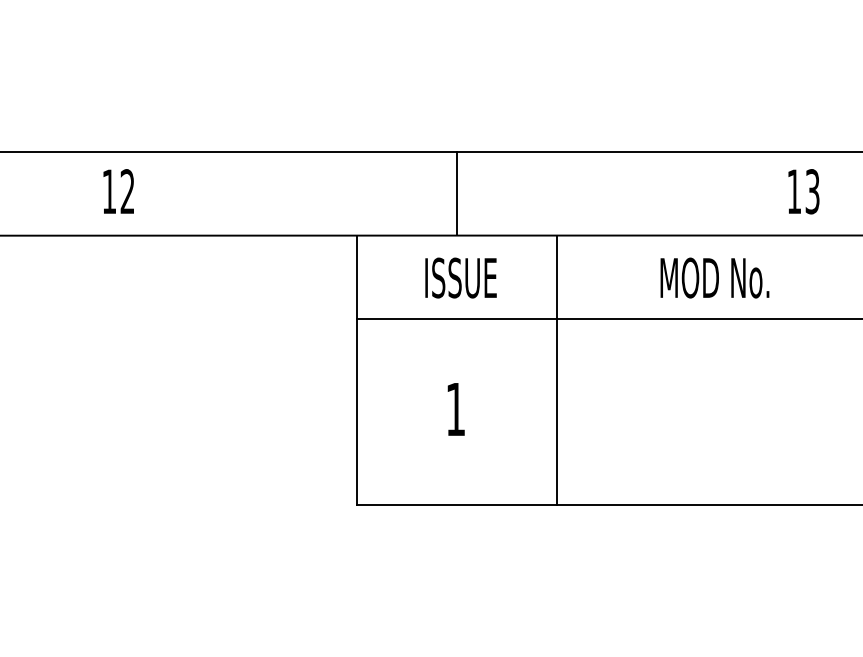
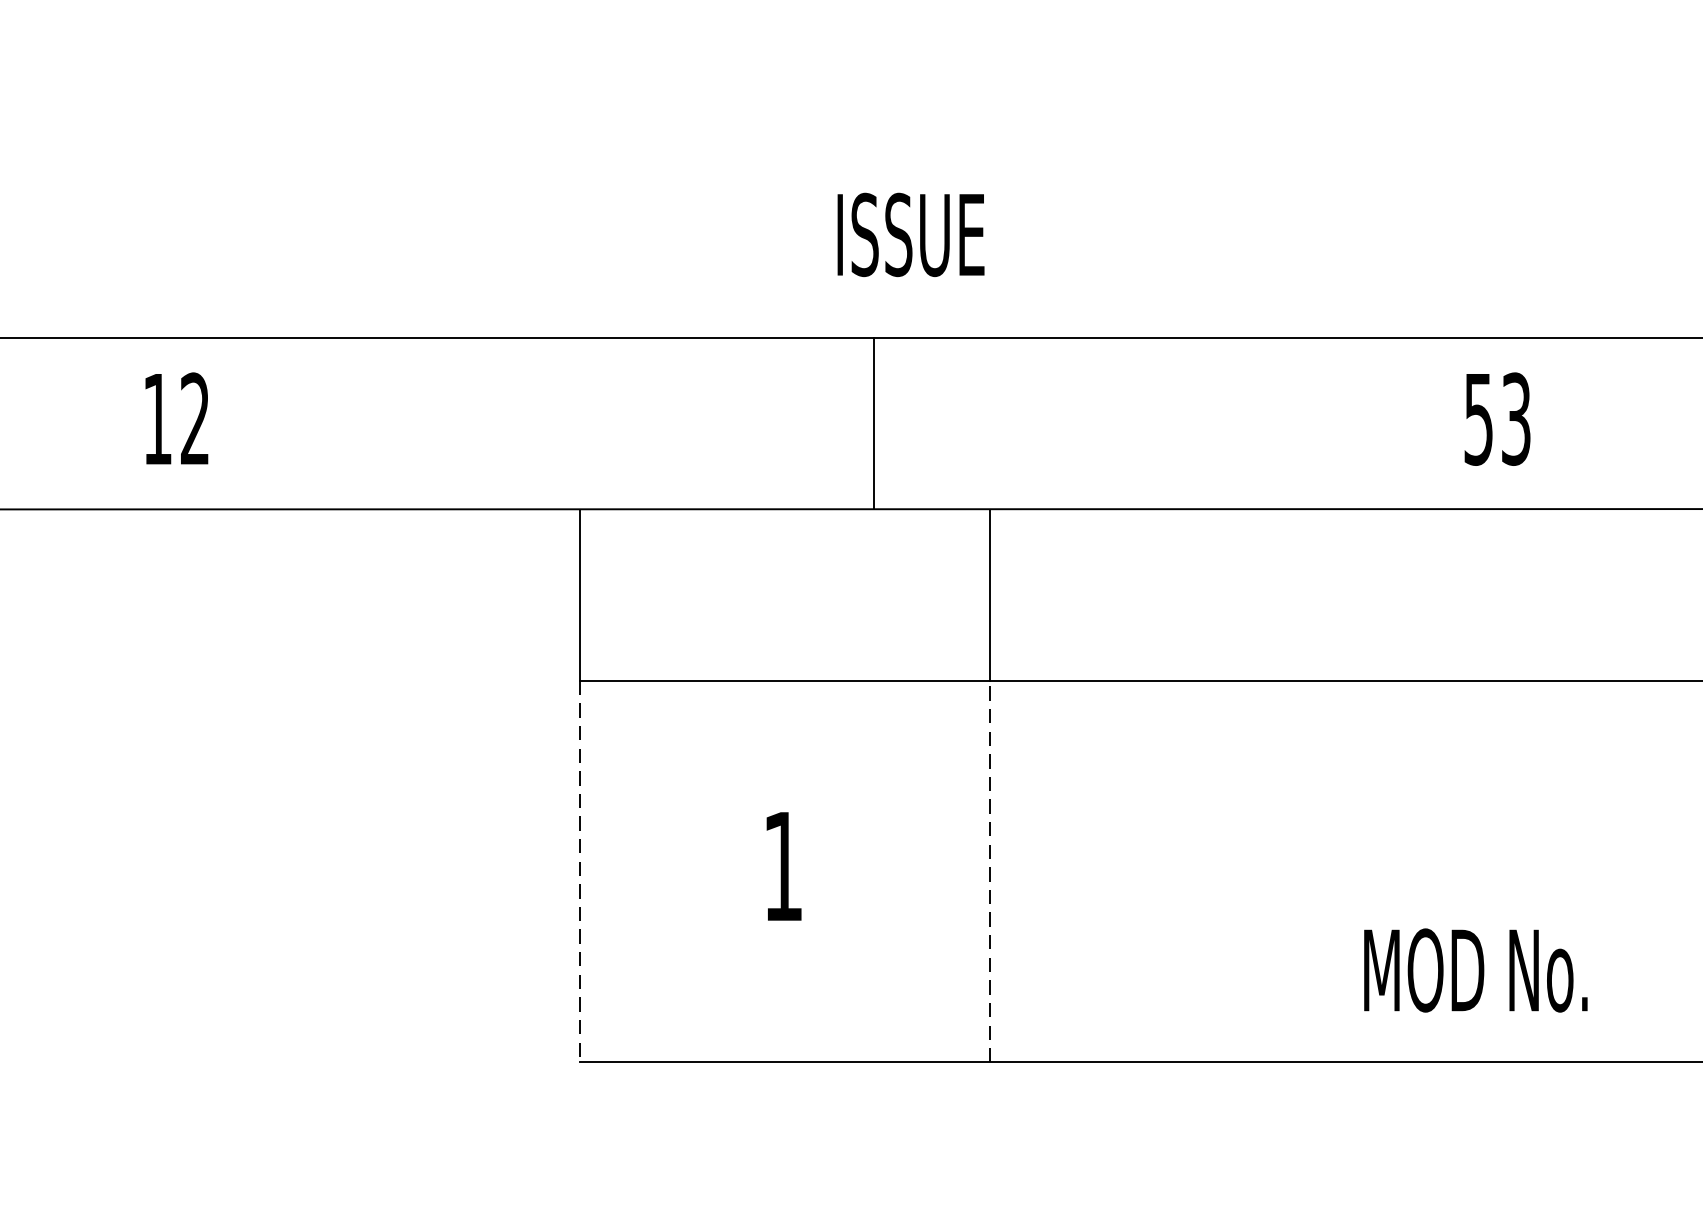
text: (118, 191) -> (176, 418), moved
text: (793, 191) -> (1476, 418), 13 -> 53
line: (456, 193) -> (872, 422), moved
text: (460, 277) -> (909, 233), moved
text: (714, 277) -> (1474, 969), moved
line: (357, 411) -> (581, 870), solid -> dashed
line: (556, 411) -> (990, 870), solid -> dashed

